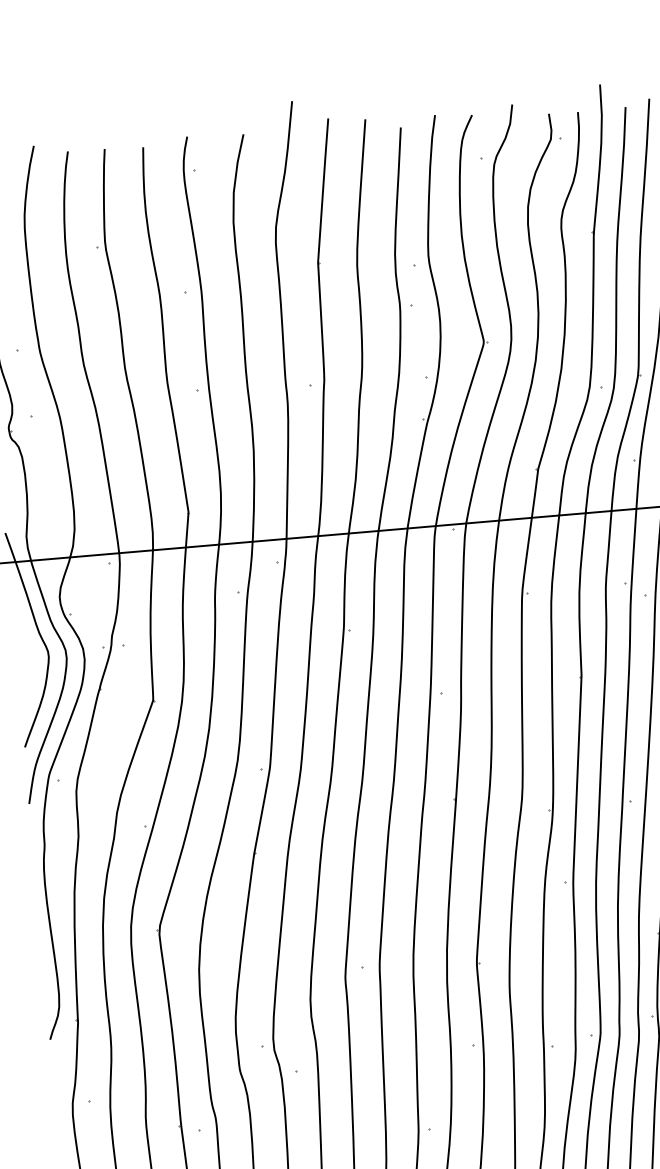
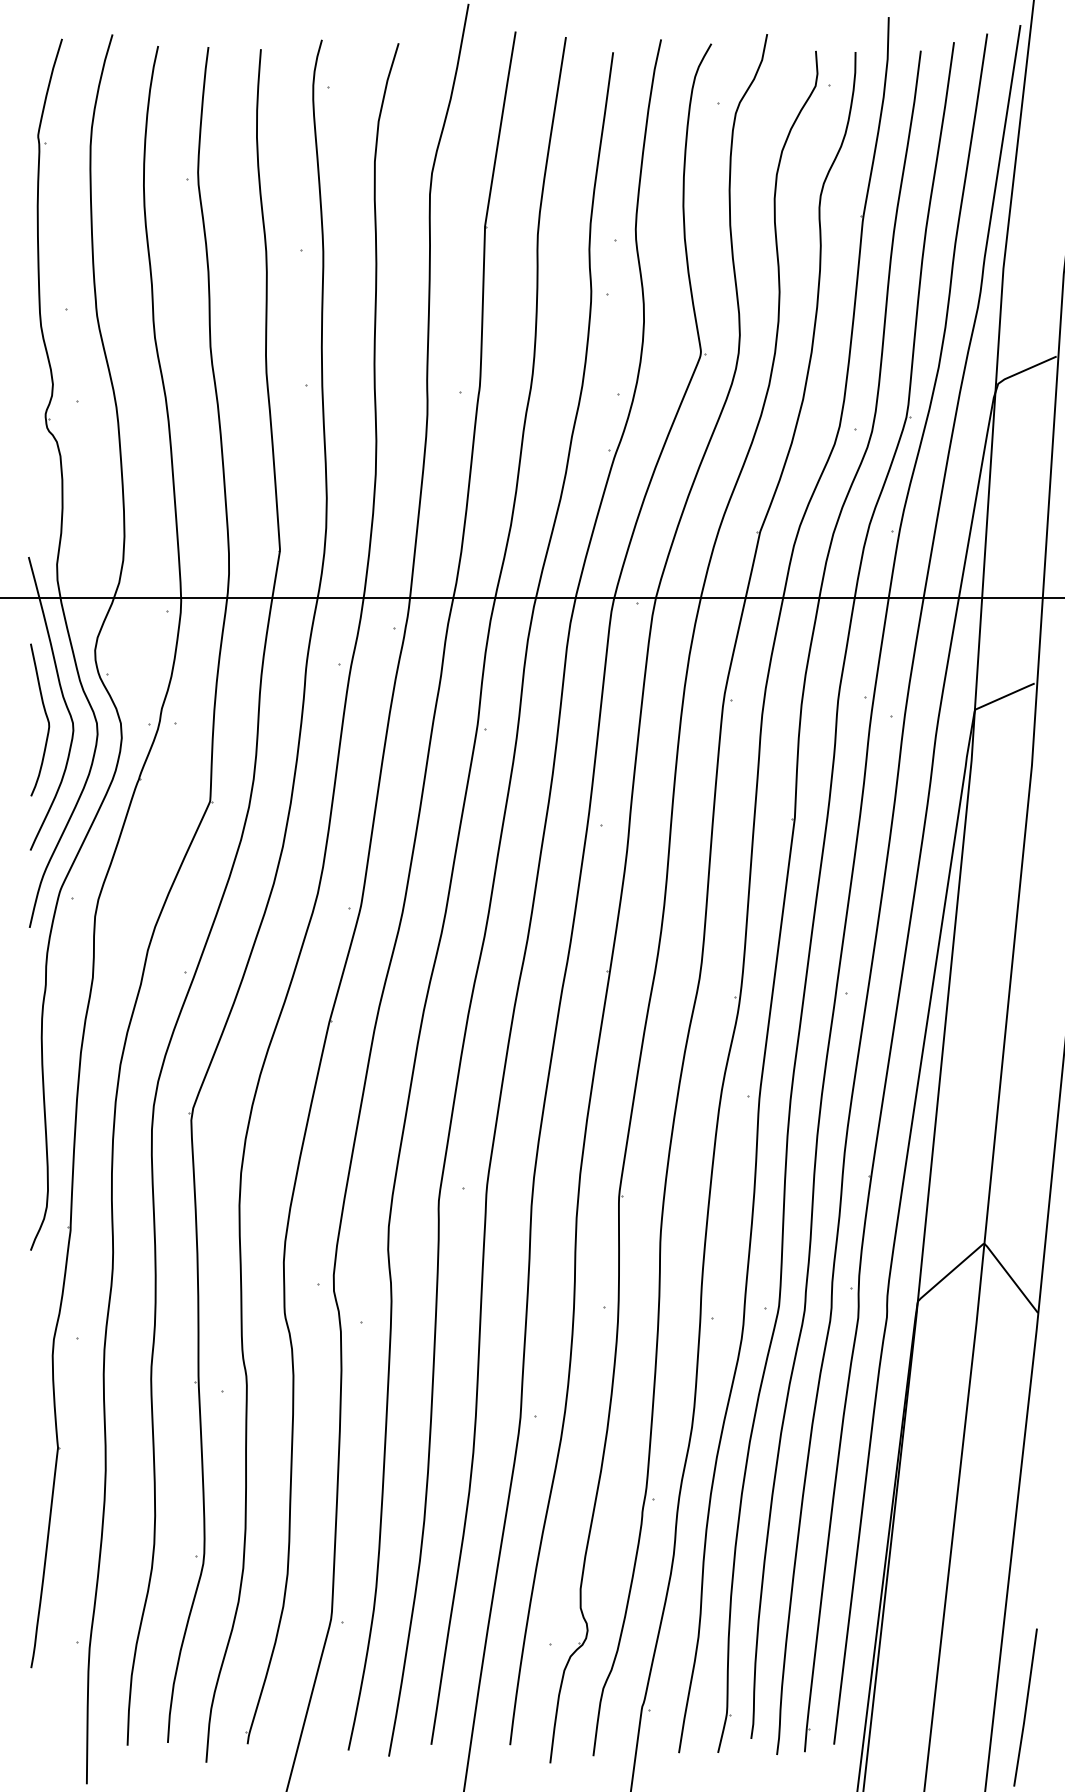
curve: (28, 649) -> (46, 718), added

